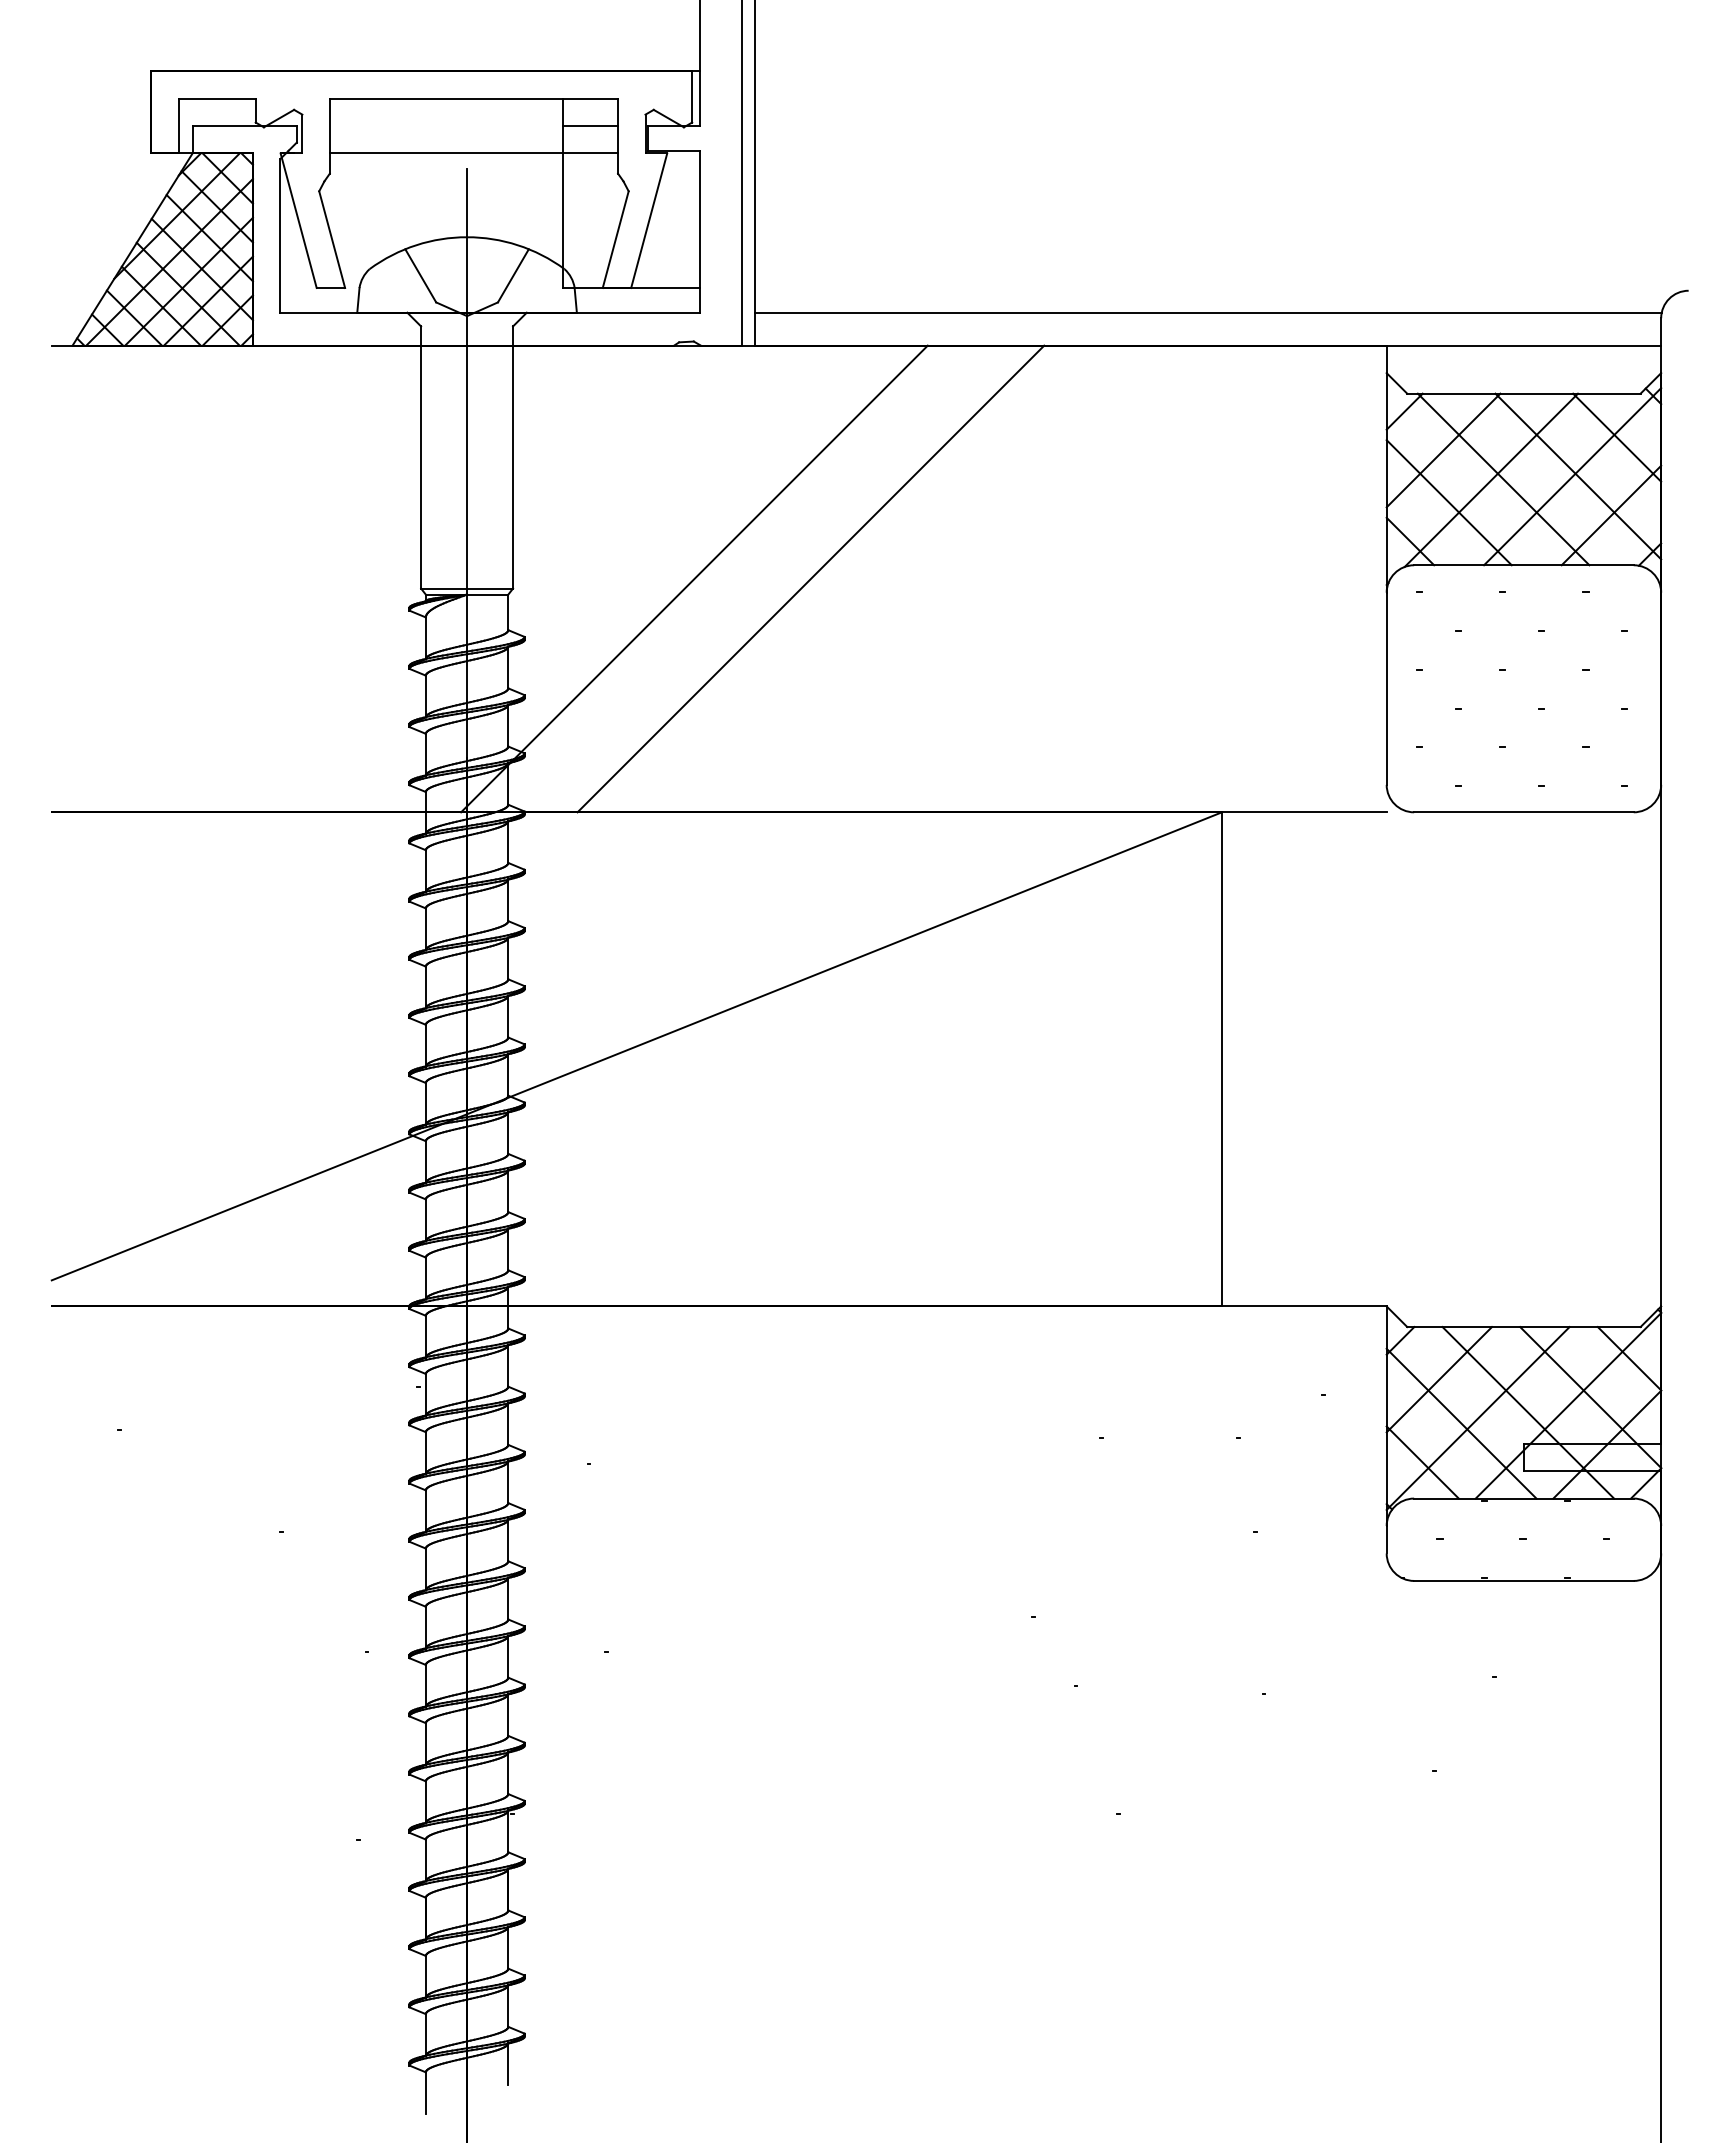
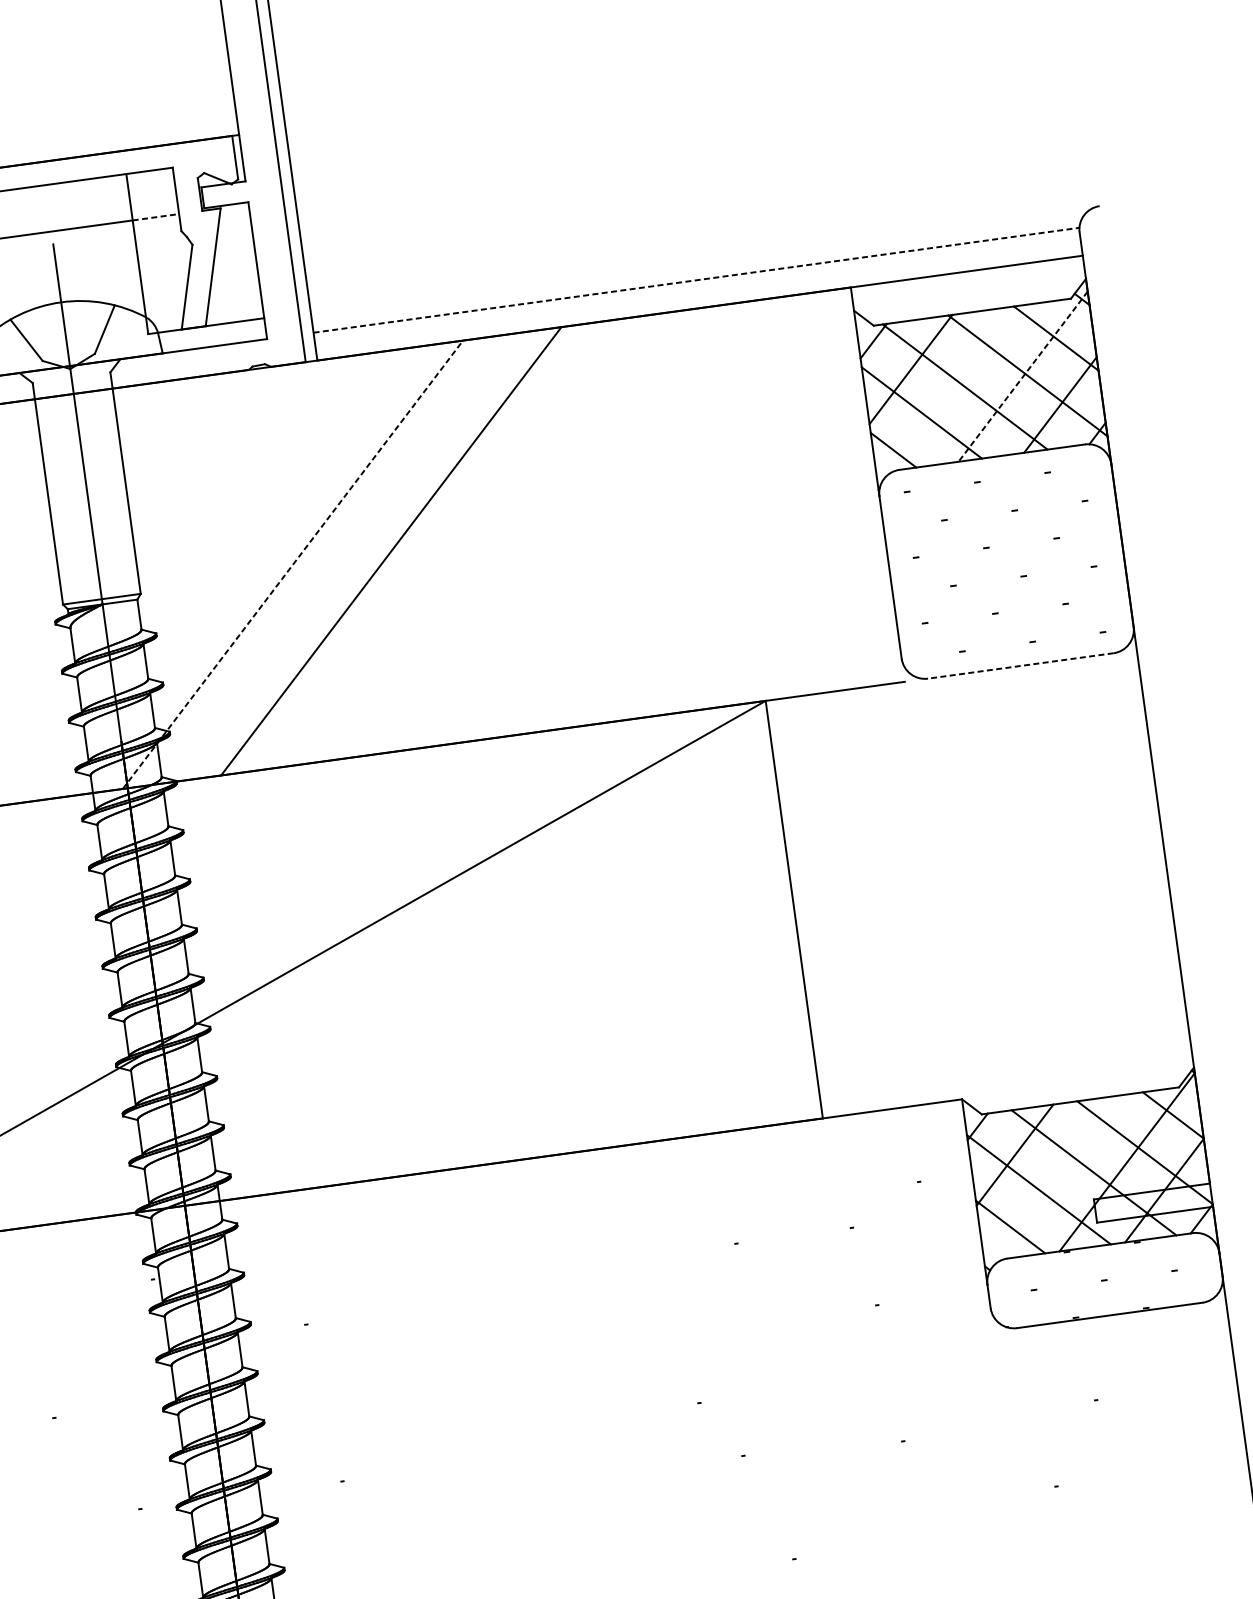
line: (590, 126) -> (152, 194), removed
line: (591, 153) -> (156, 217), solid -> dashed
line: (1209, 312) -> (697, 279), solid -> dashed
line: (1572, 477) -> (1023, 377), solid -> dashed
line: (1490, 479) -> (954, 388), removed
line: (694, 578) -> (292, 564), solid -> dashed
line: (1523, 812) -> (1020, 666), solid -> dashed
line: (1477, 1418) -> (1051, 1183), removed

